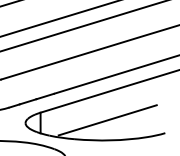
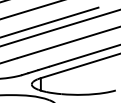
line: (106, 119) -> (80, 82), removed

